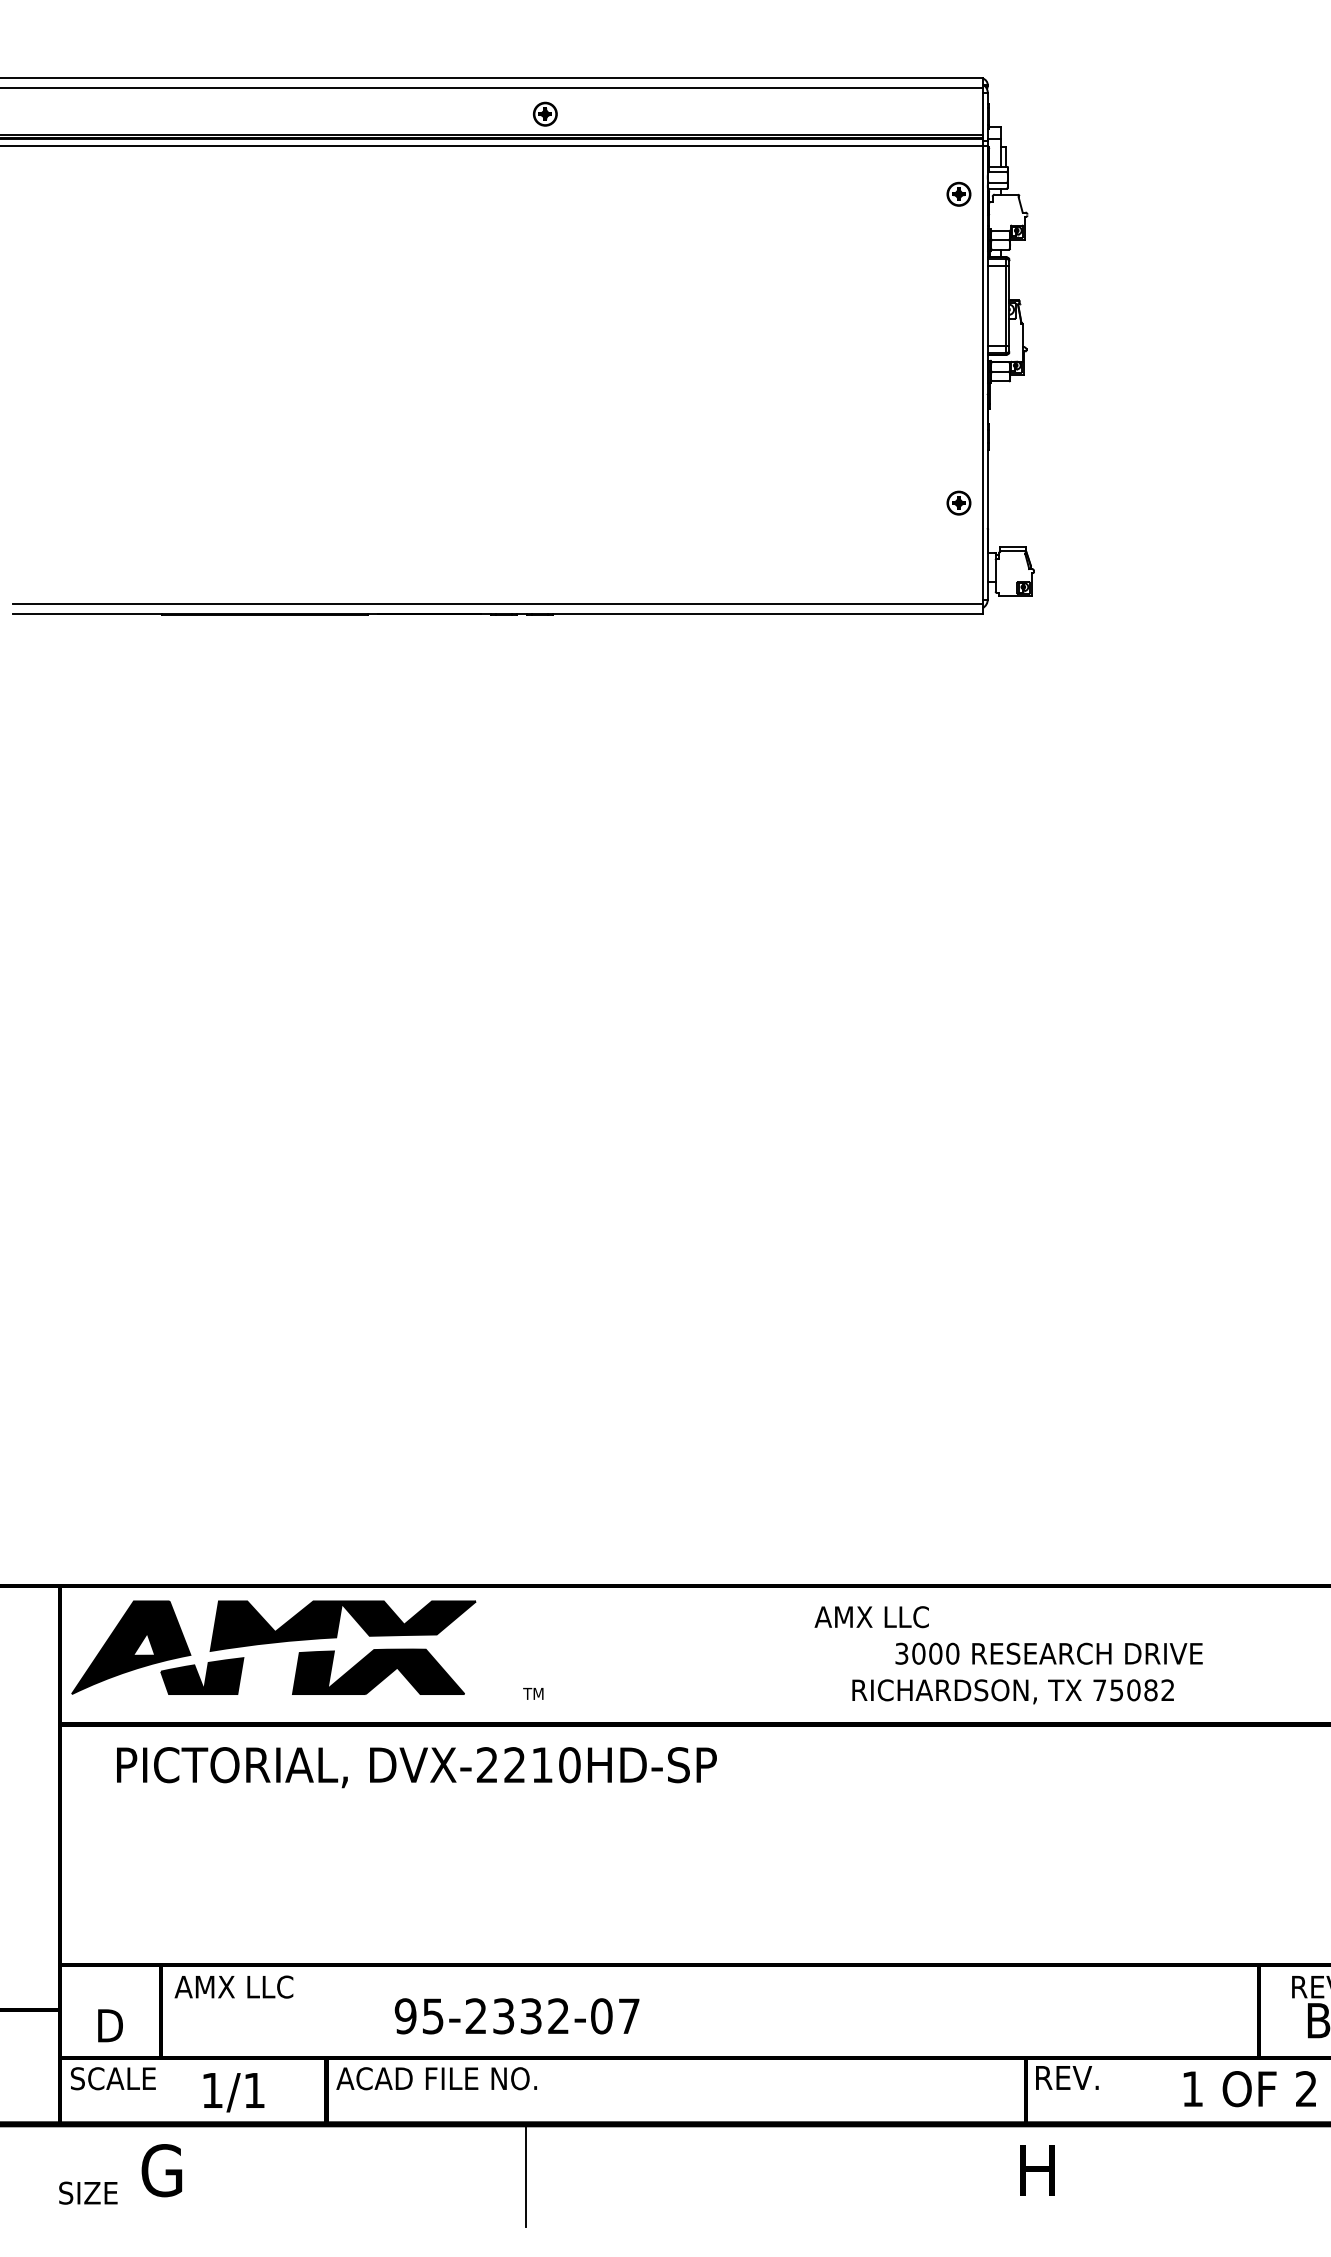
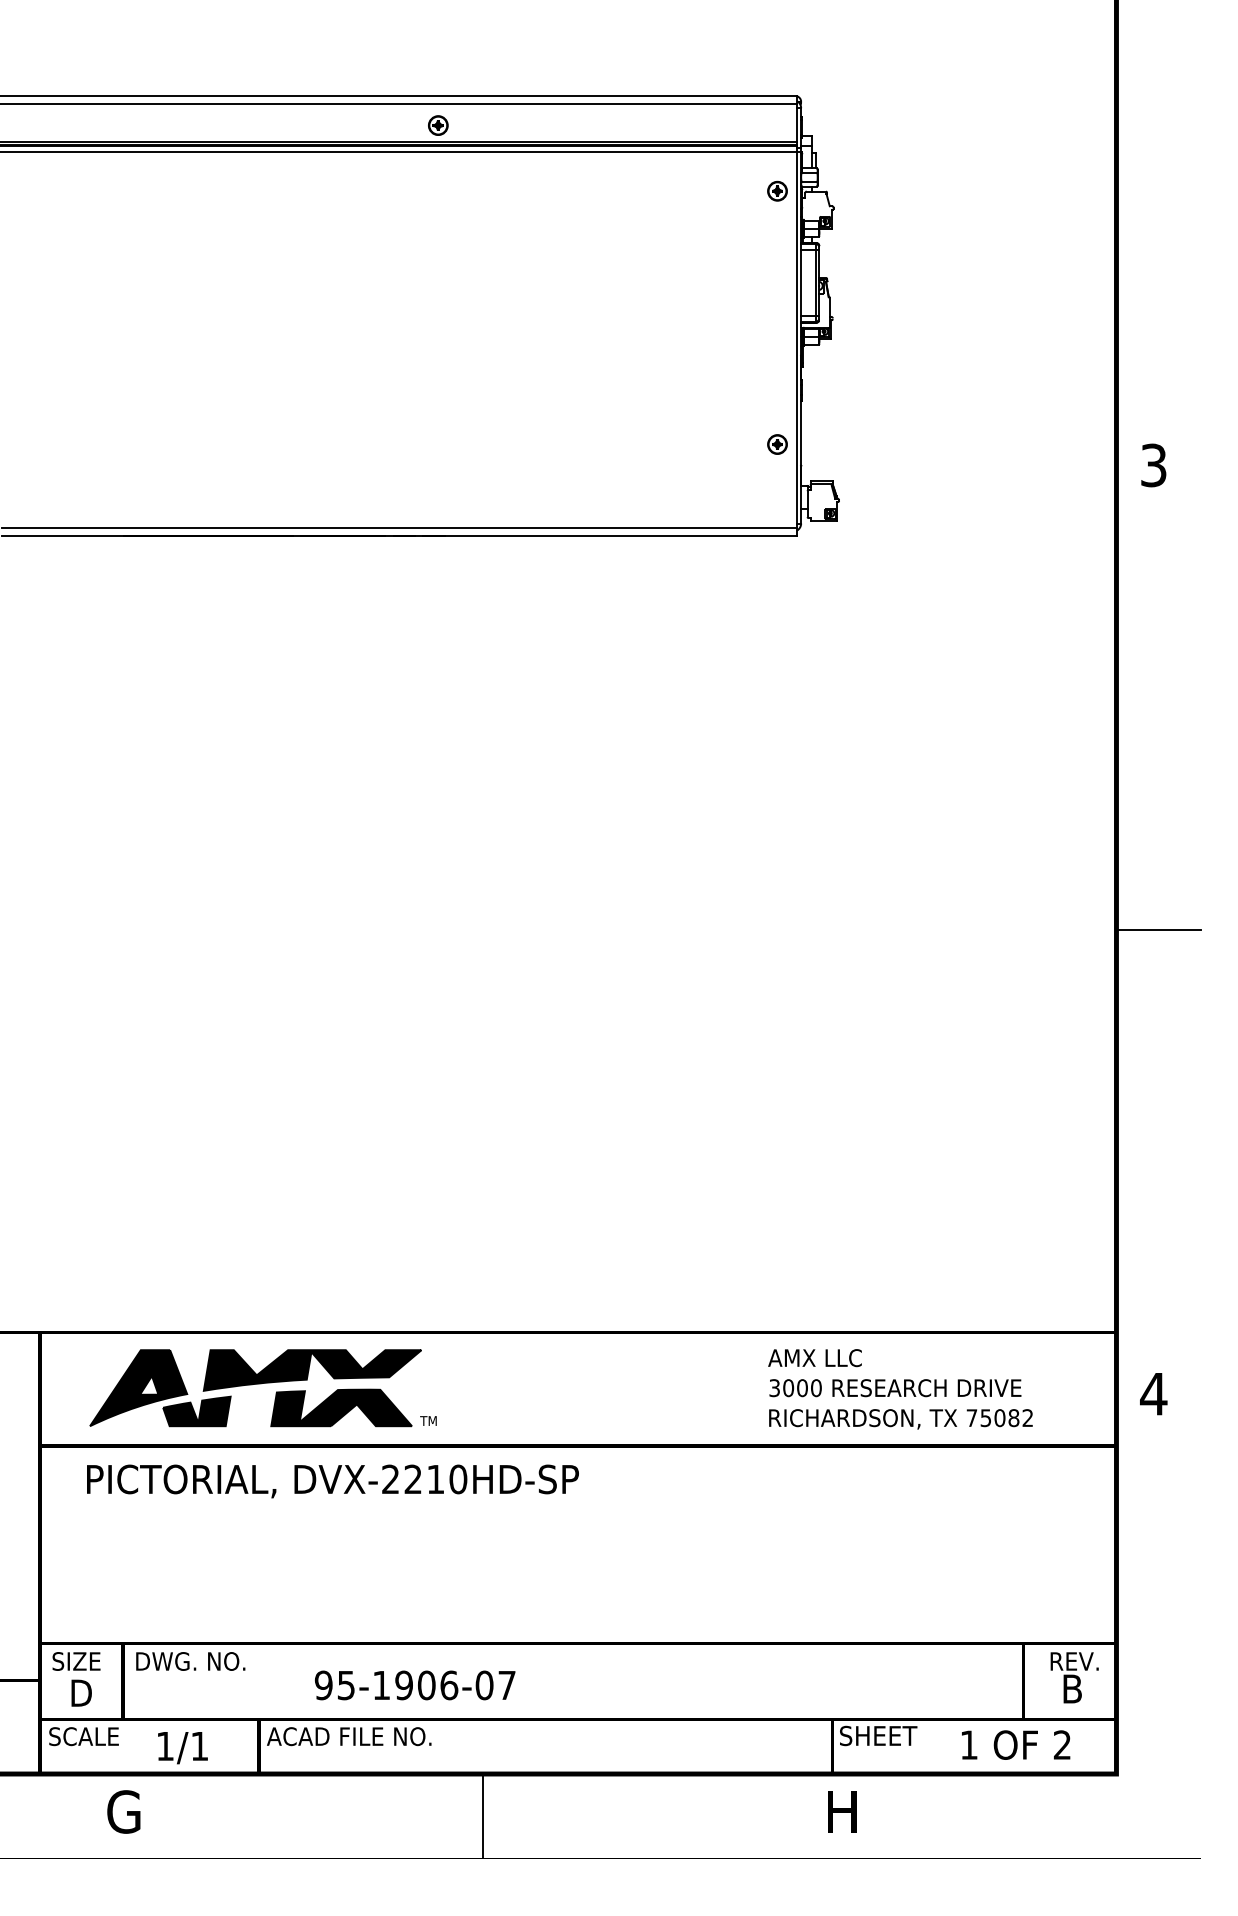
text: (871, 1617) -> (814, 1358), moved
part: (273, 1648) -> (255, 1388), moved
text: (1049, 1654) -> (895, 1388), moved
text: (1012, 1692) -> (900, 1419), moved
text: (241, 1987) -> (189, 1661), AMX LLC -> DWG. NO.
text: (517, 2016) -> (415, 1685), 95-2332-07 -> 95-1906-07
text: (1082, 2077) -> (878, 1735), REV. -> SHEET
line: (526, 2176) -> (483, 1816), moved
text: (88, 2193) -> (76, 1661), moved

